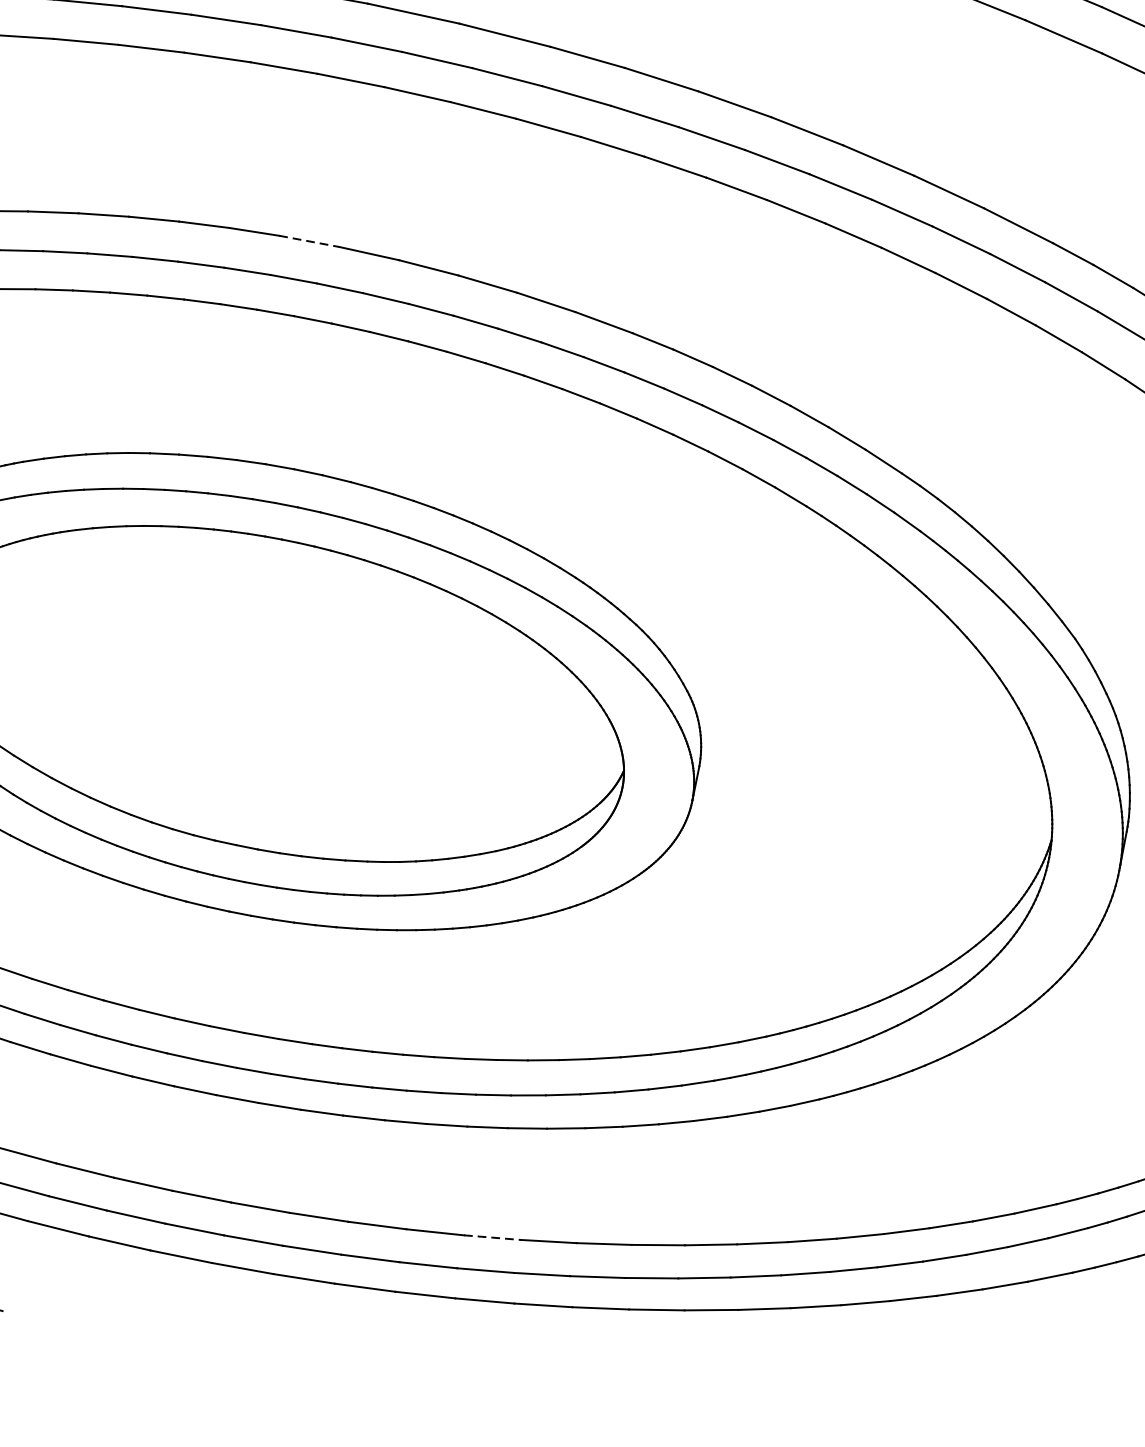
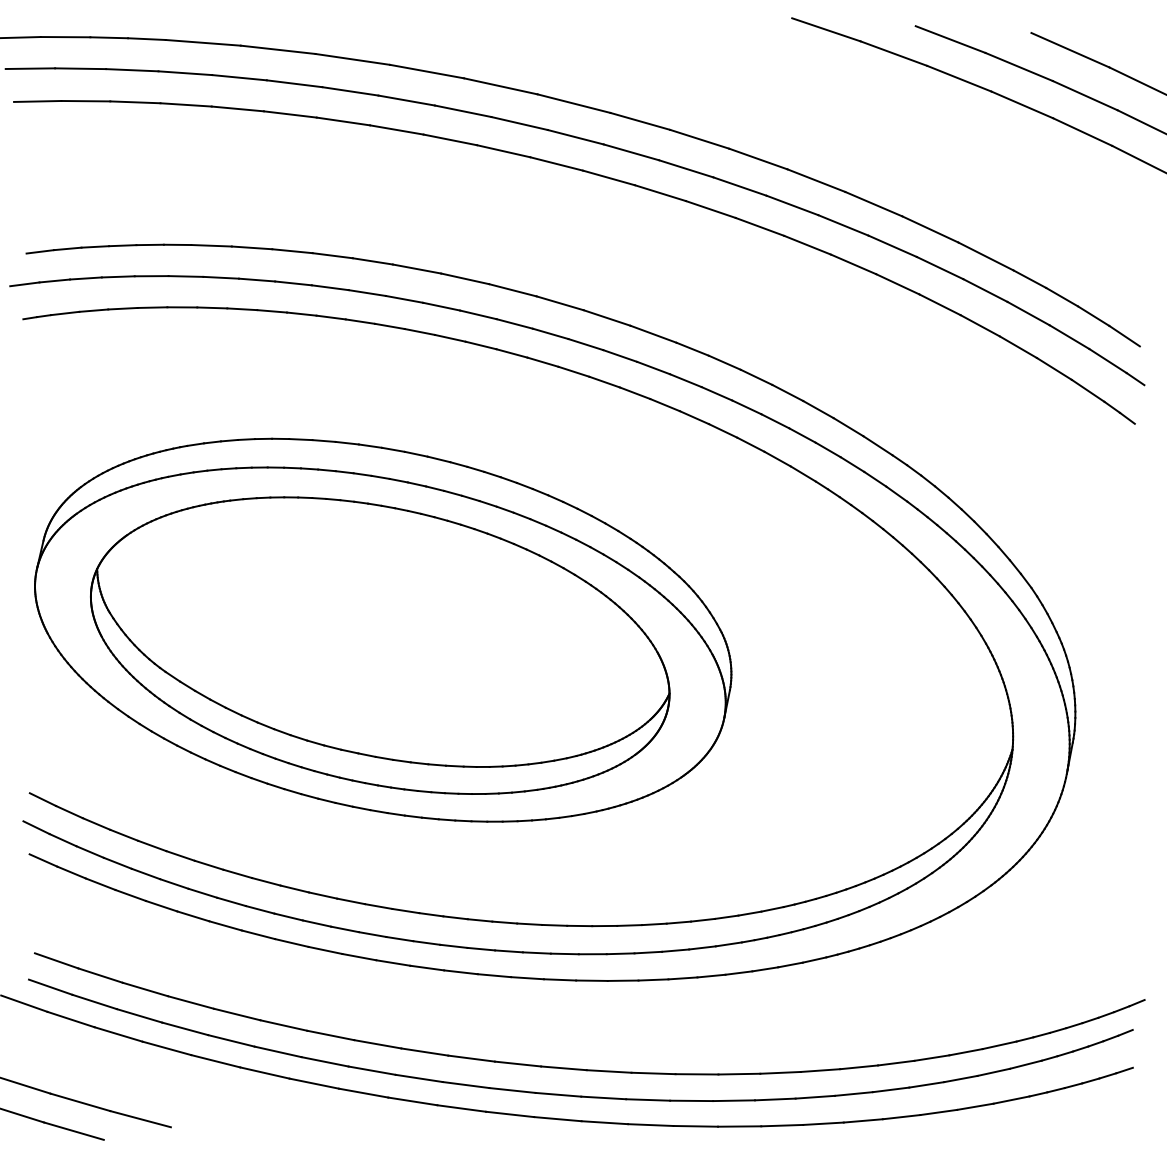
line: (309, 241) -> (417, 269), dashed -> solid
line: (491, 1237) -> (563, 1068), dashed -> solid

